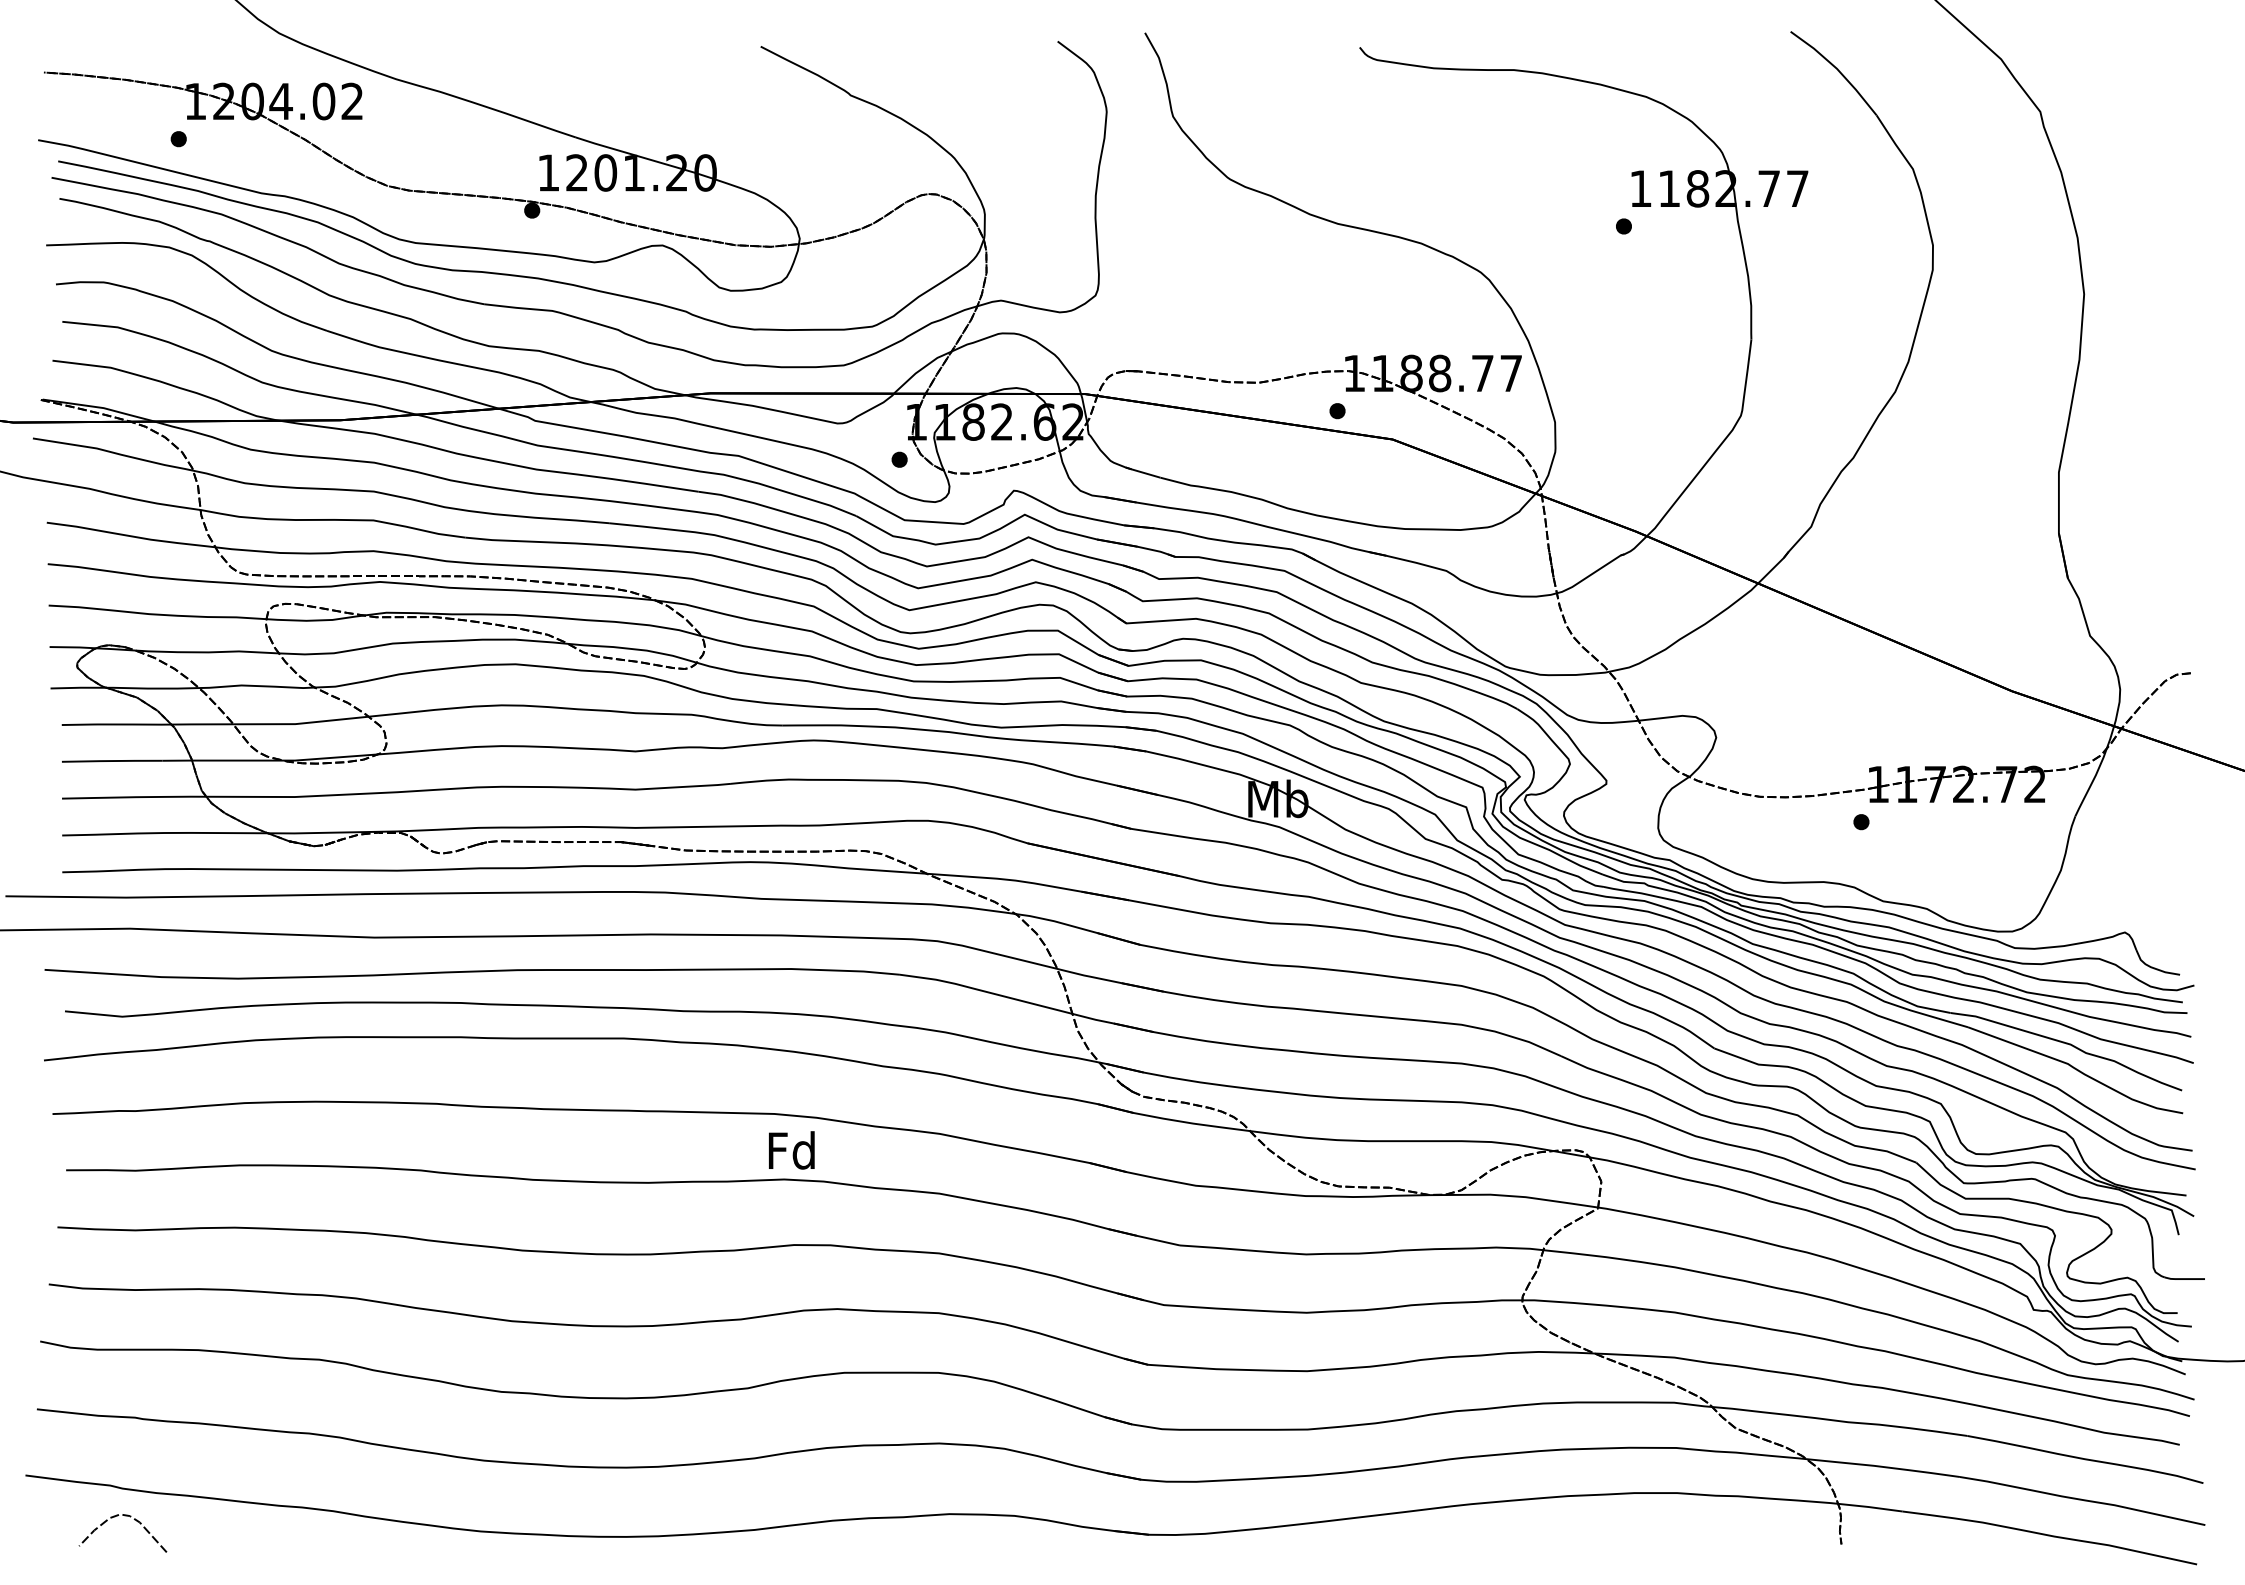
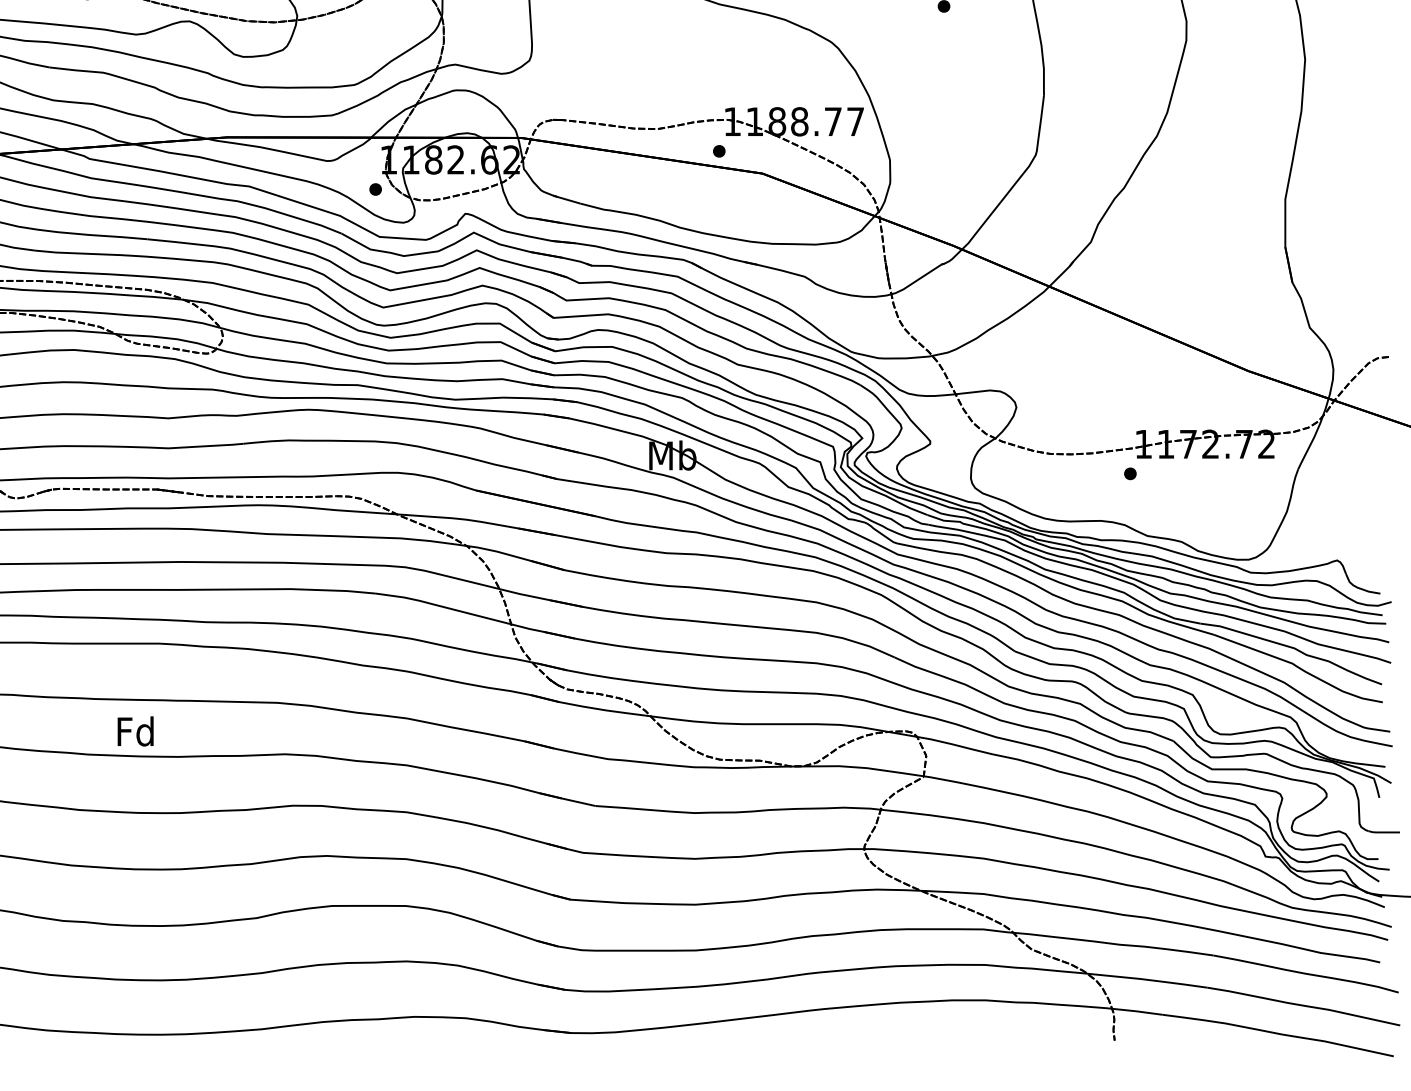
text: (791, 1150) -> (135, 731), moved

